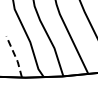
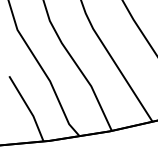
line: (15, 56) -> (28, 107), dashed -> solid

